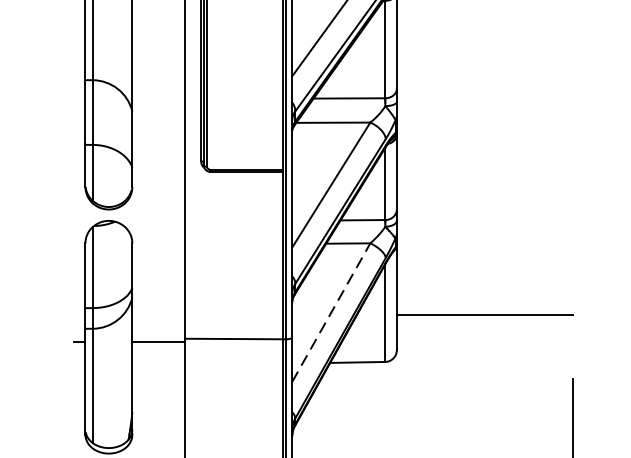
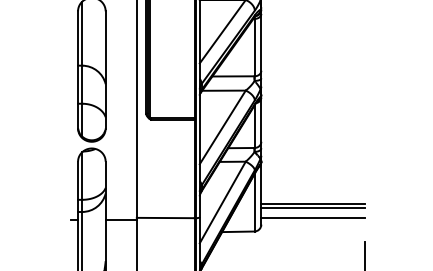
line: (330, 312) -> (222, 202), dashed -> solid
line: (485, 321) -> (313, 207), added
line: (485, 338) -> (313, 217), added

